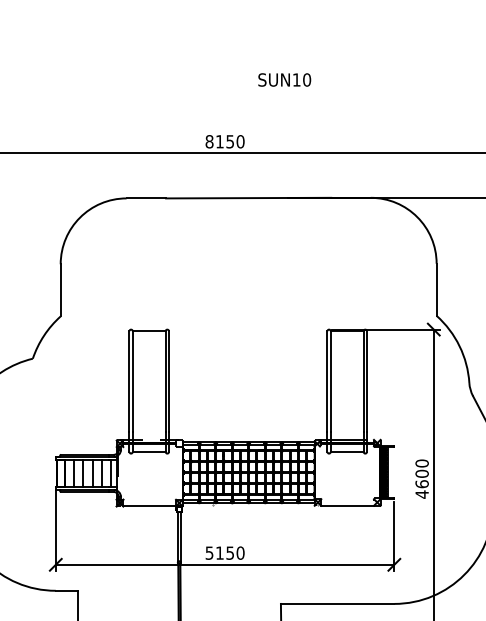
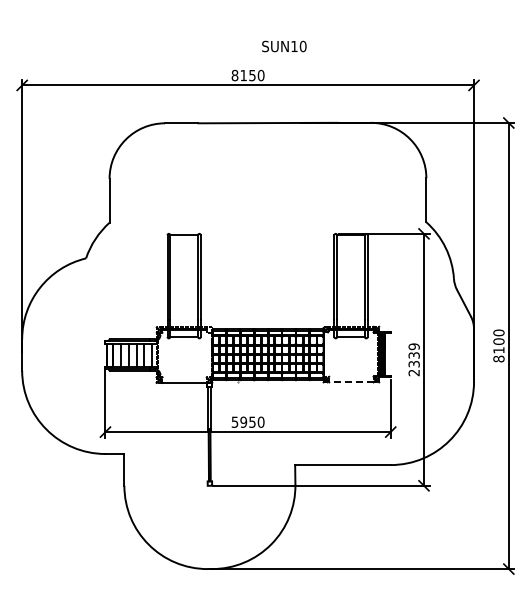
text: (284, 79) -> (284, 46), moved
text: (421, 478) -> (413, 359), 4600 -> 2339
line: (346, 505) -> (350, 382), solid -> dashed
text: (219, 552) -> (243, 421), 5150 -> 5950

